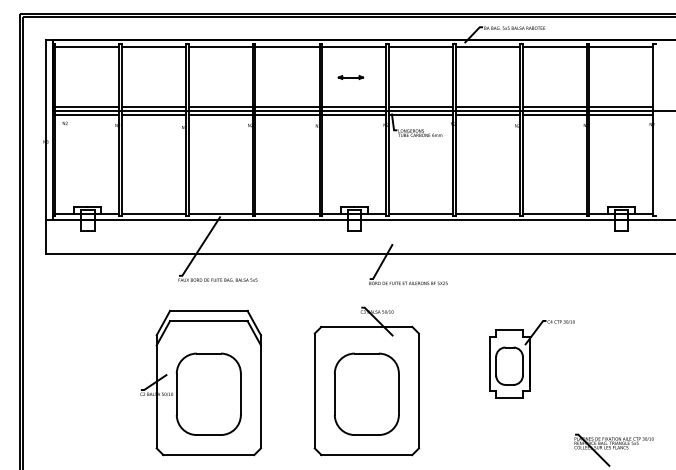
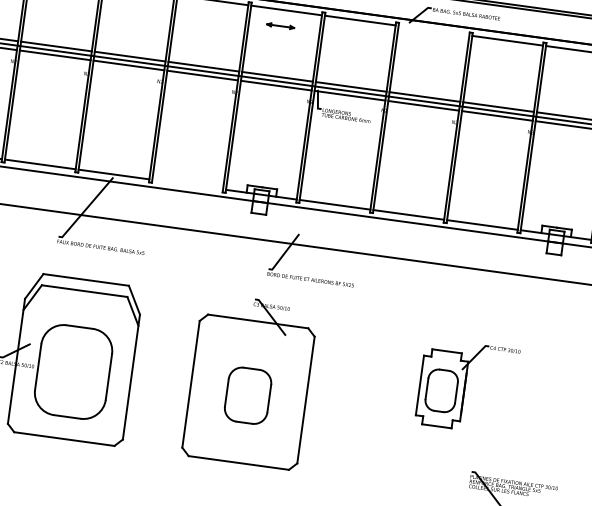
line: (487, 46) -> (433, 30), removed
part: (350, 77) -> (280, 26), moved
line: (287, 213) -> (187, 184), removed
part: (531, 359) -> (466, 386), moved
part: (366, 393) -> (247, 394), size x0.6

